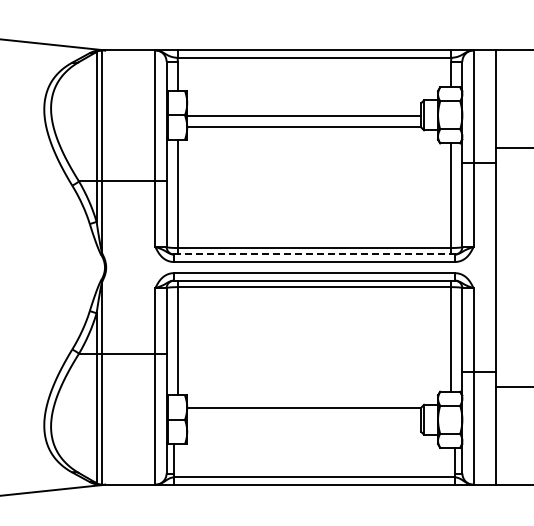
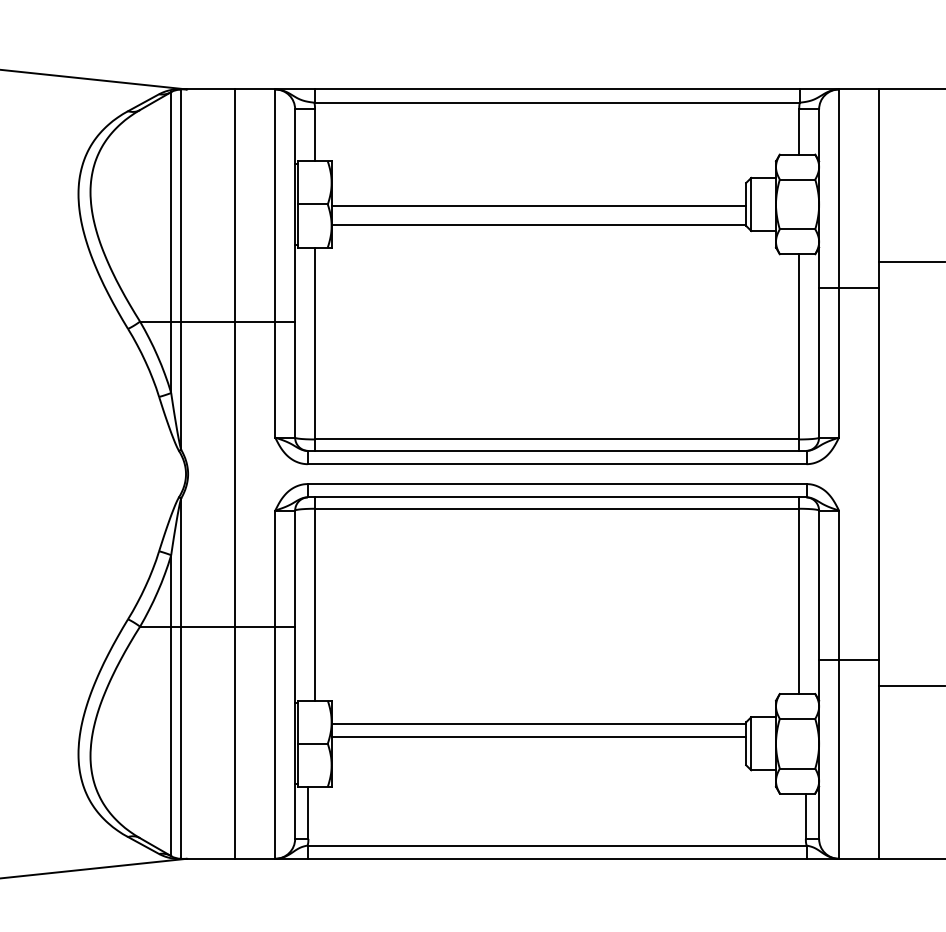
line: (314, 254) -> (557, 450), dashed -> solid
line: (132, 267) -> (234, 473), added
line: (304, 415) -> (539, 736), added

